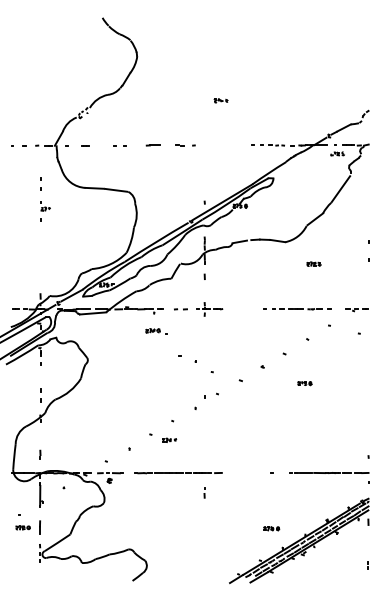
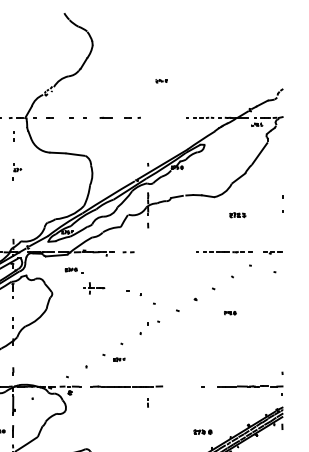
part: (119, 145) -> (78, 117), size x1.6
part: (40, 183) -> (13, 135), moved
part: (313, 263) -> (237, 214), size x1.4
part: (209, 309) -> (93, 288), moved
part: (156, 331) -> (74, 270), moved
part: (271, 528) -> (202, 432), size x1.4

